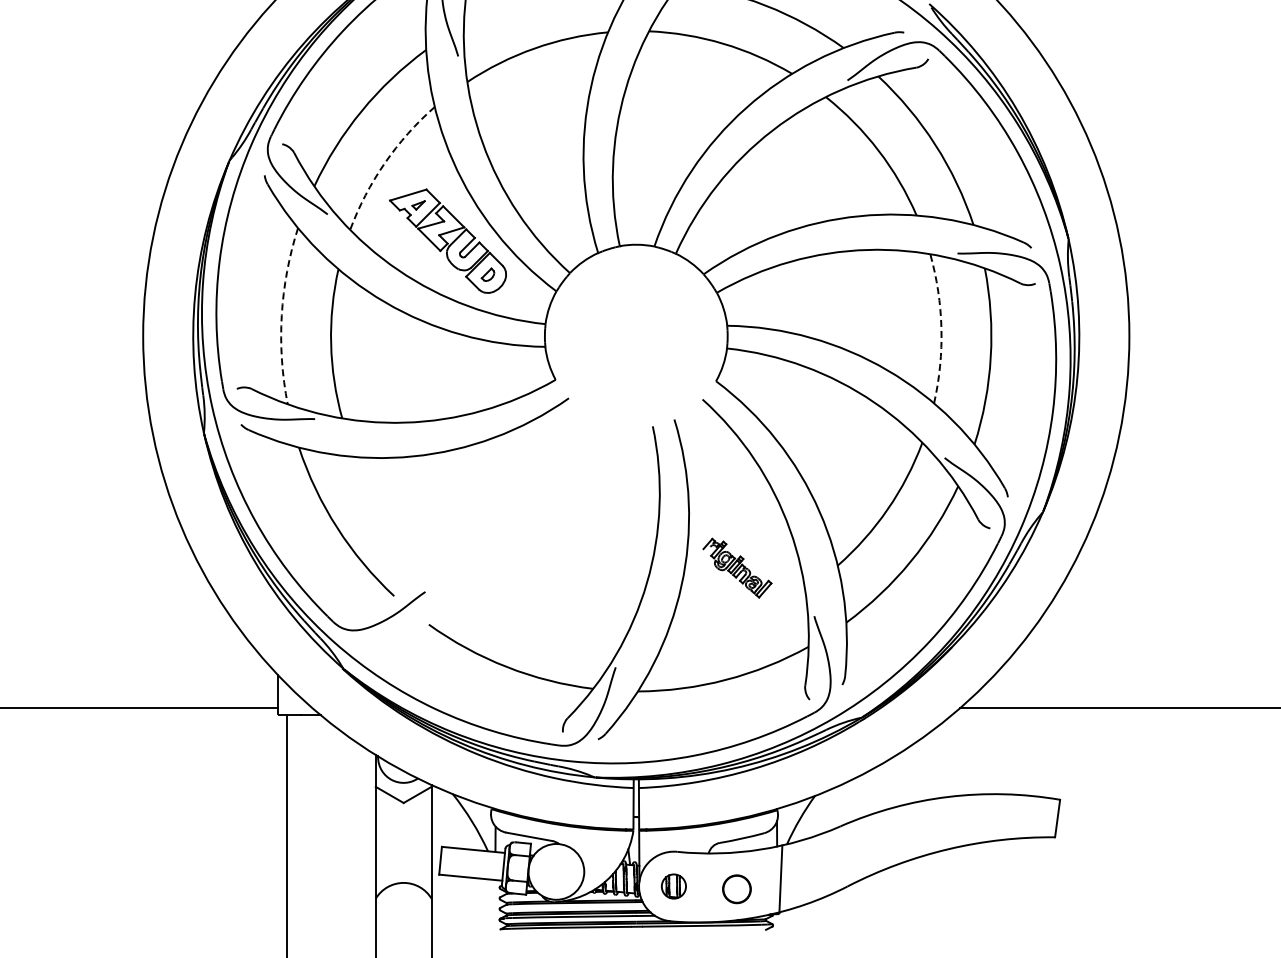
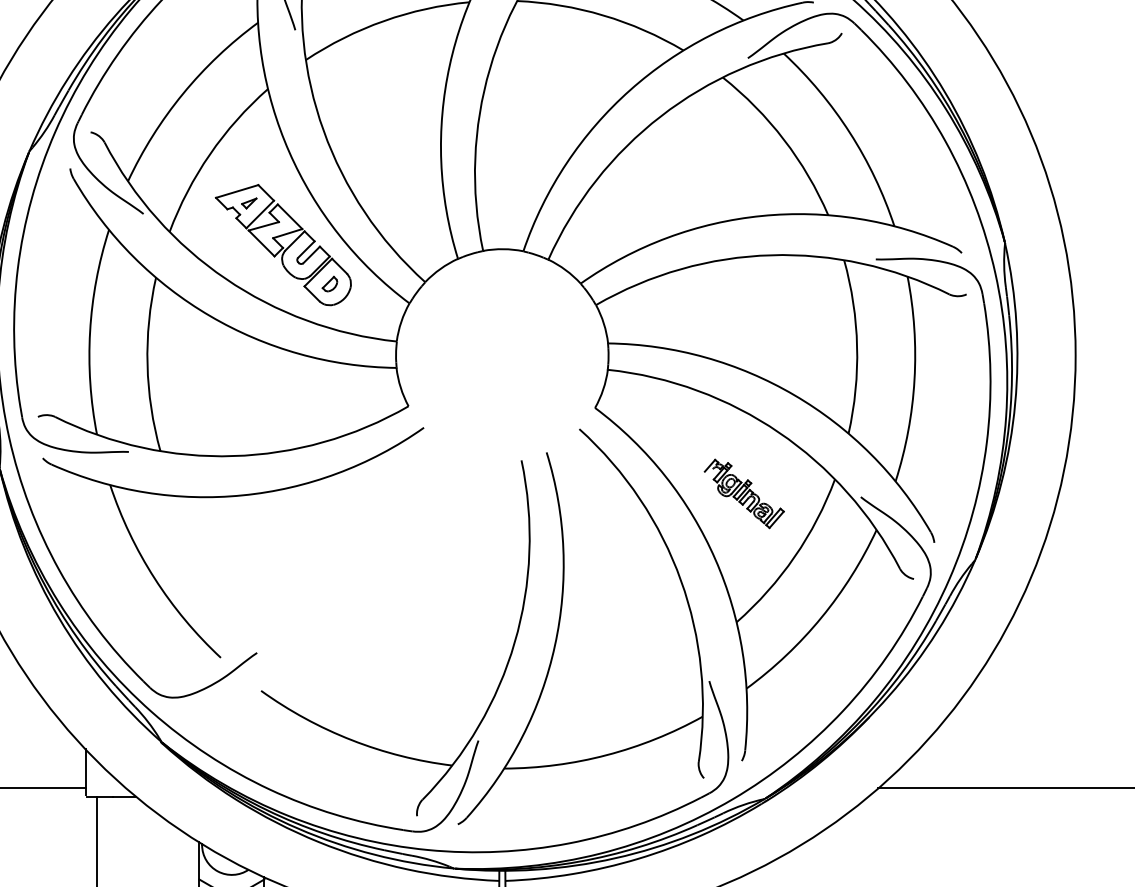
arc: (384, 163) -> (209, 154), dashed -> solid
arc: (281, 315) -> (89, 331), dashed -> solid
arc: (941, 328) -> (857, 346), dashed -> solid
part: (737, 567) -> (744, 493), moved

